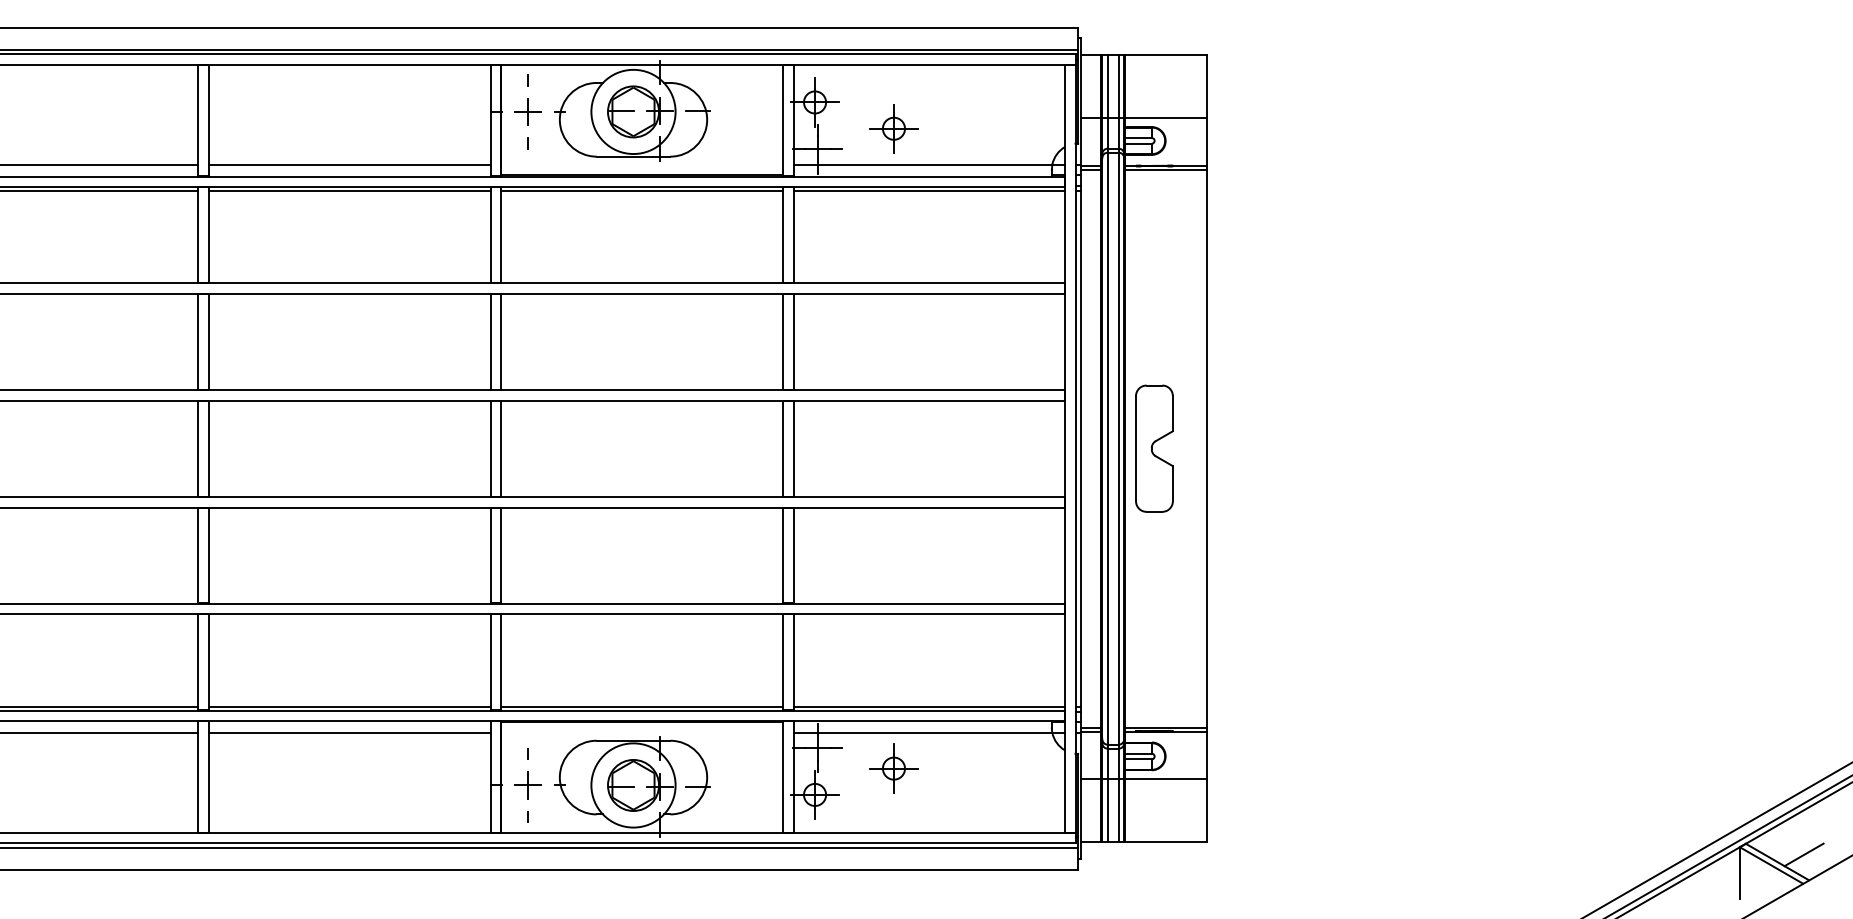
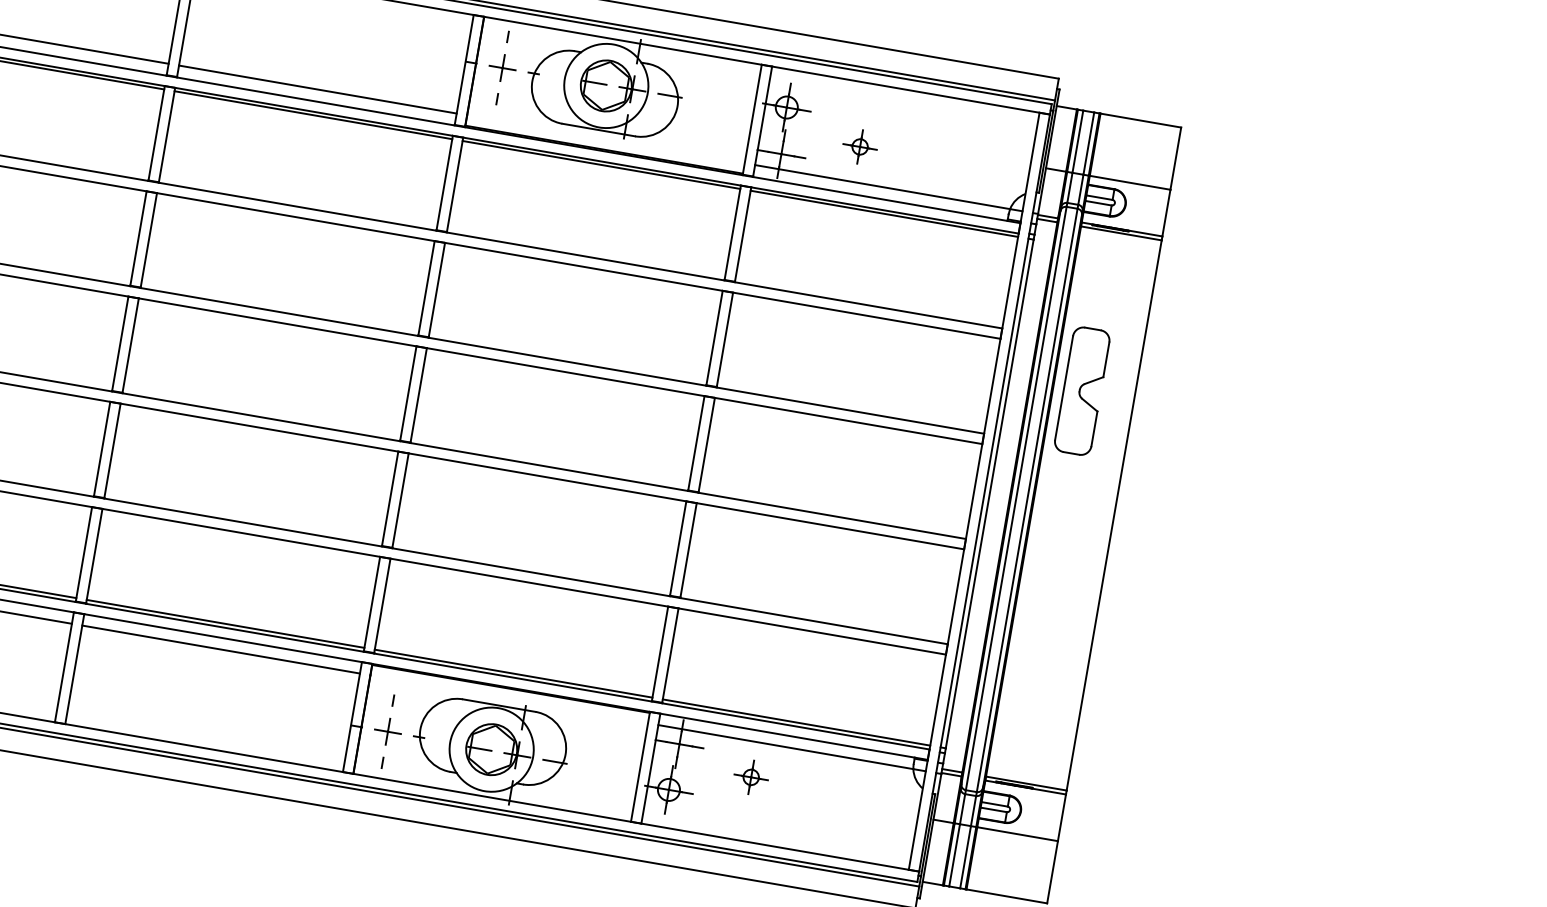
part: (893, 128) -> (859, 146), size x0.7
part: (1154, 448) -> (1082, 391), moved
part: (893, 768) -> (750, 777), size x0.7

